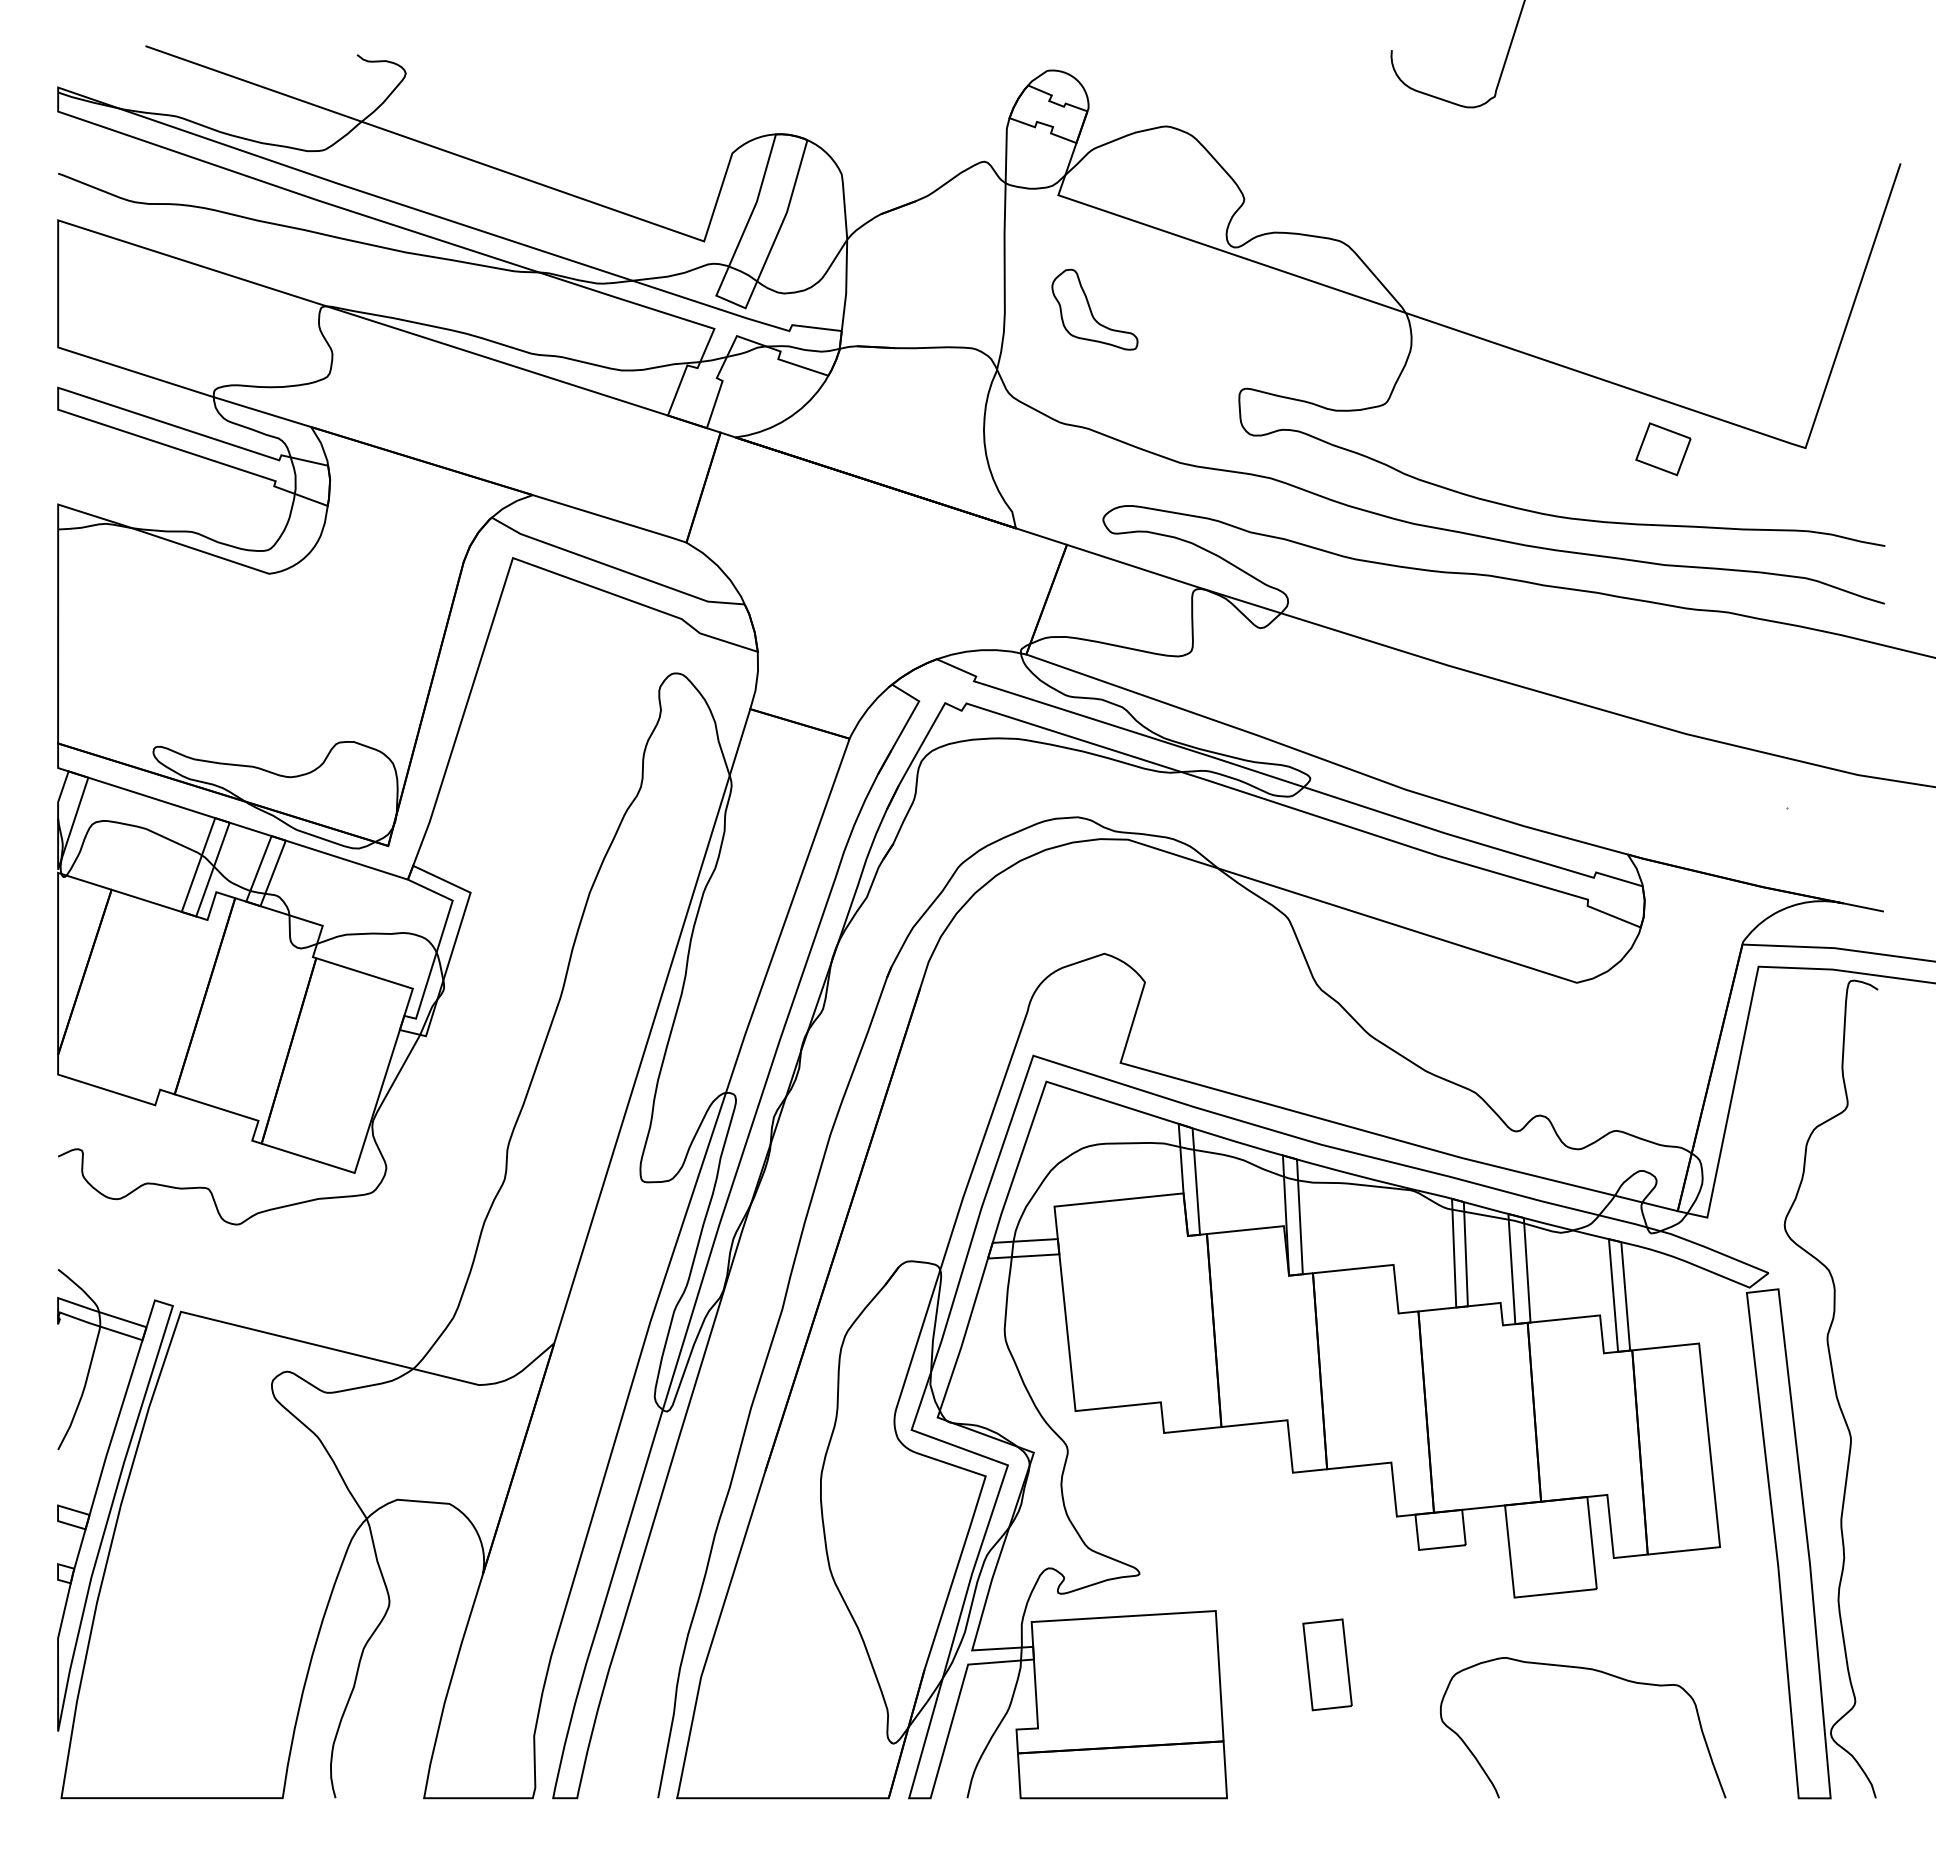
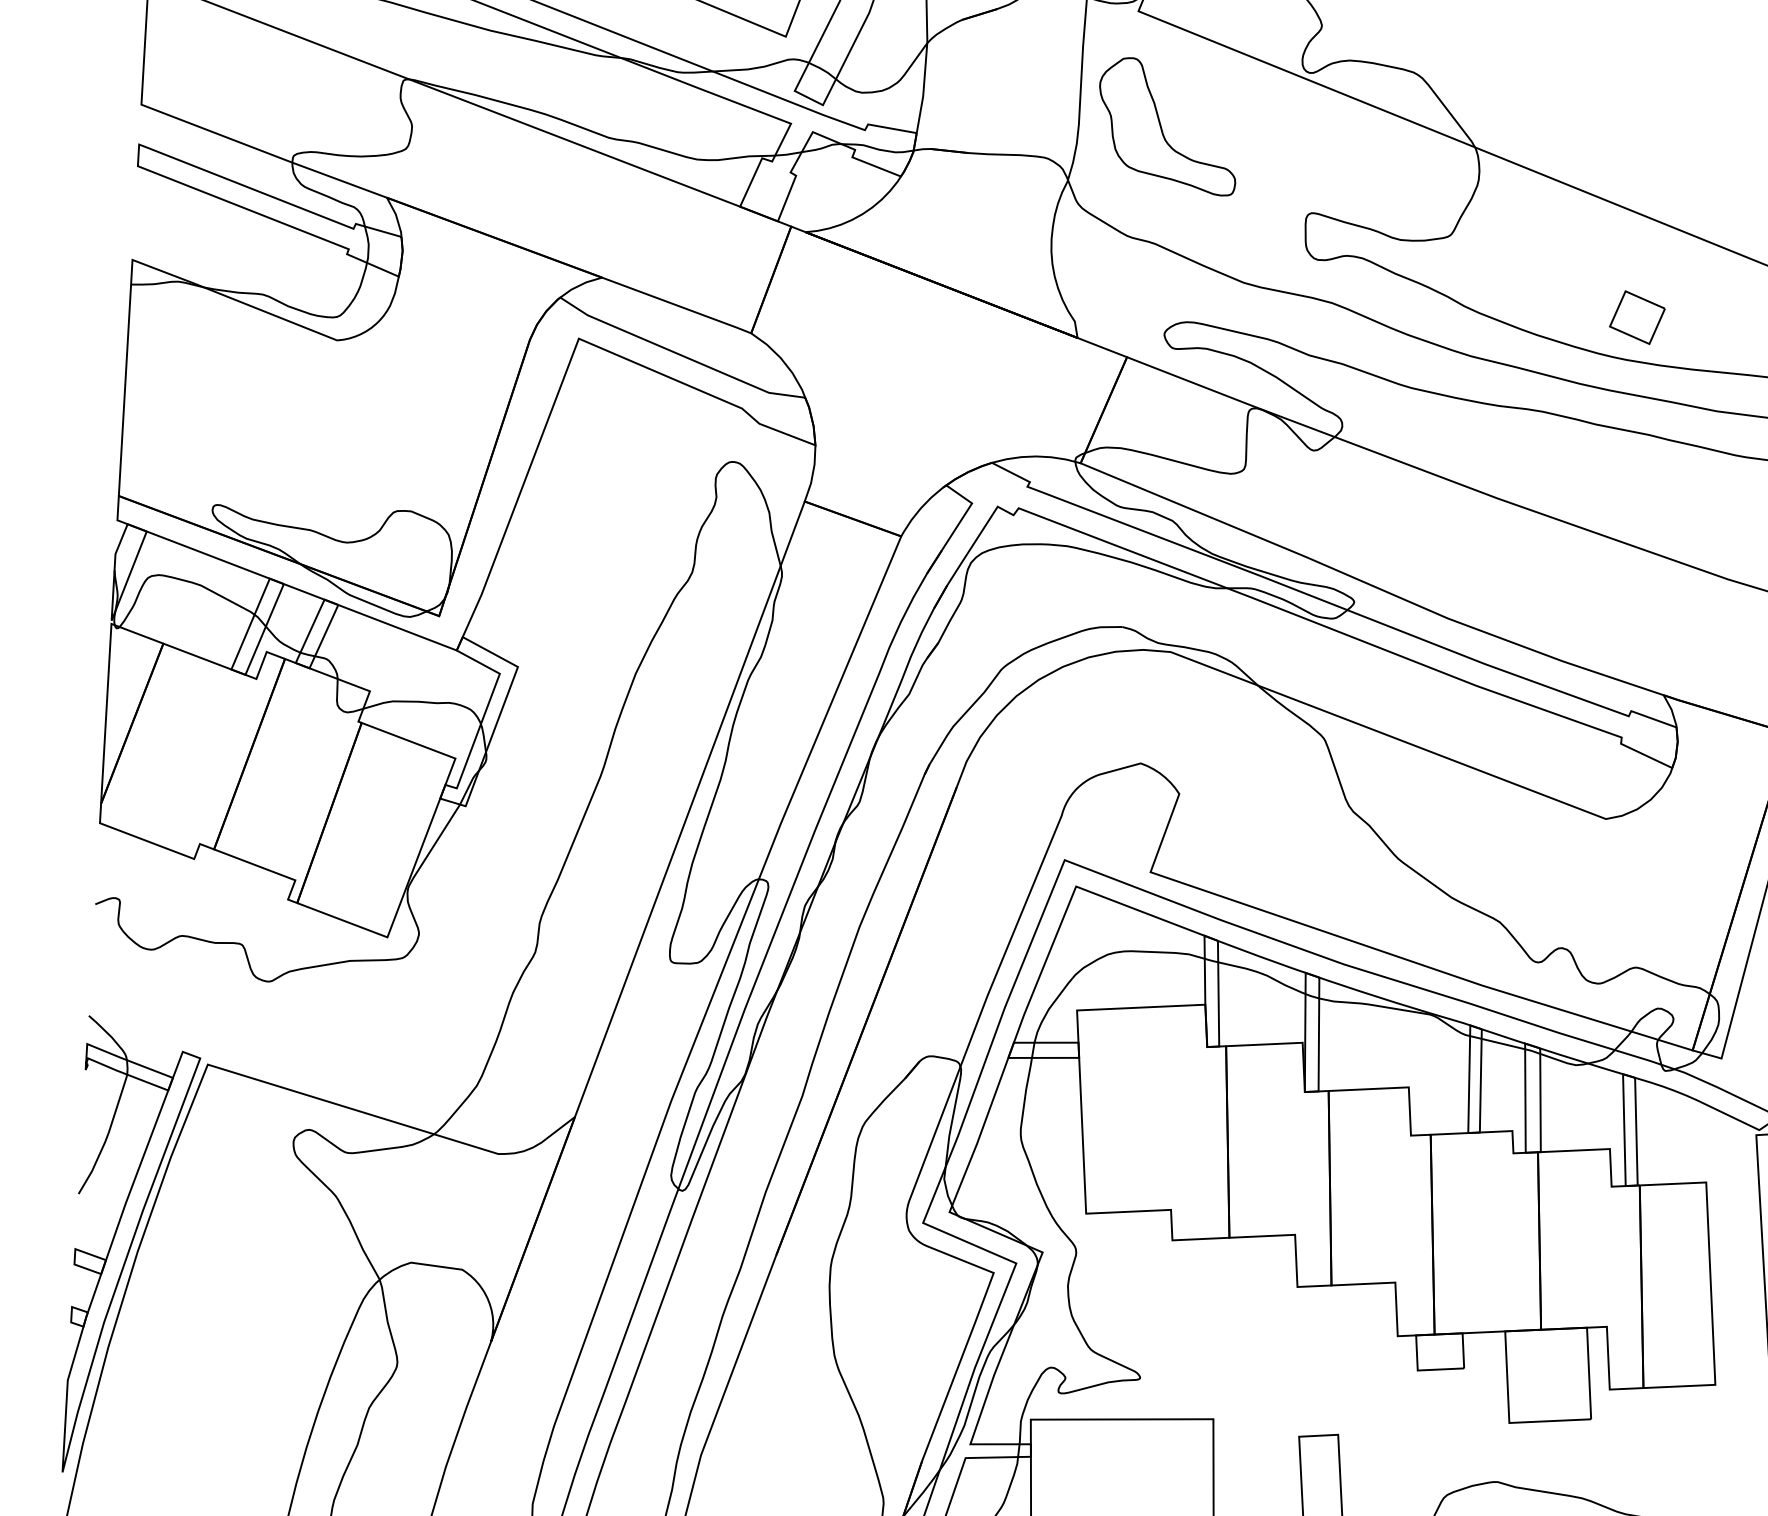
part: (1094, 309) -> (1167, 126), size x1.67
part: (1663, 449) -> (1637, 317), moved

